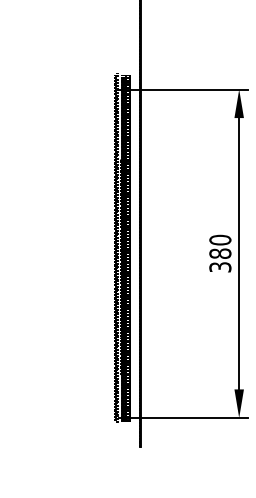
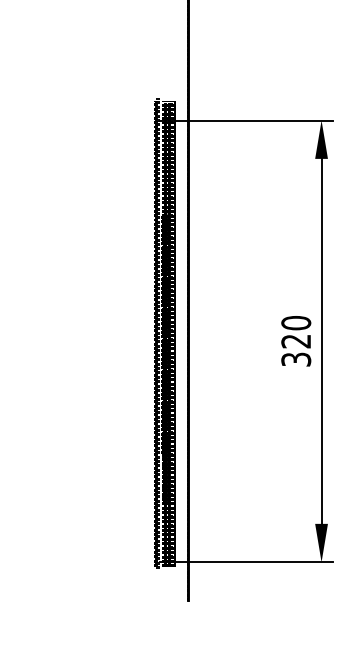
text: (220, 253) -> (296, 341), 380 -> 320

